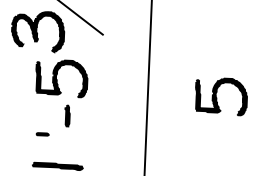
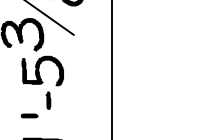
part: (221, 95) -> (169, 79), removed
part: (42, 133) -> (29, 115), size x1.67

